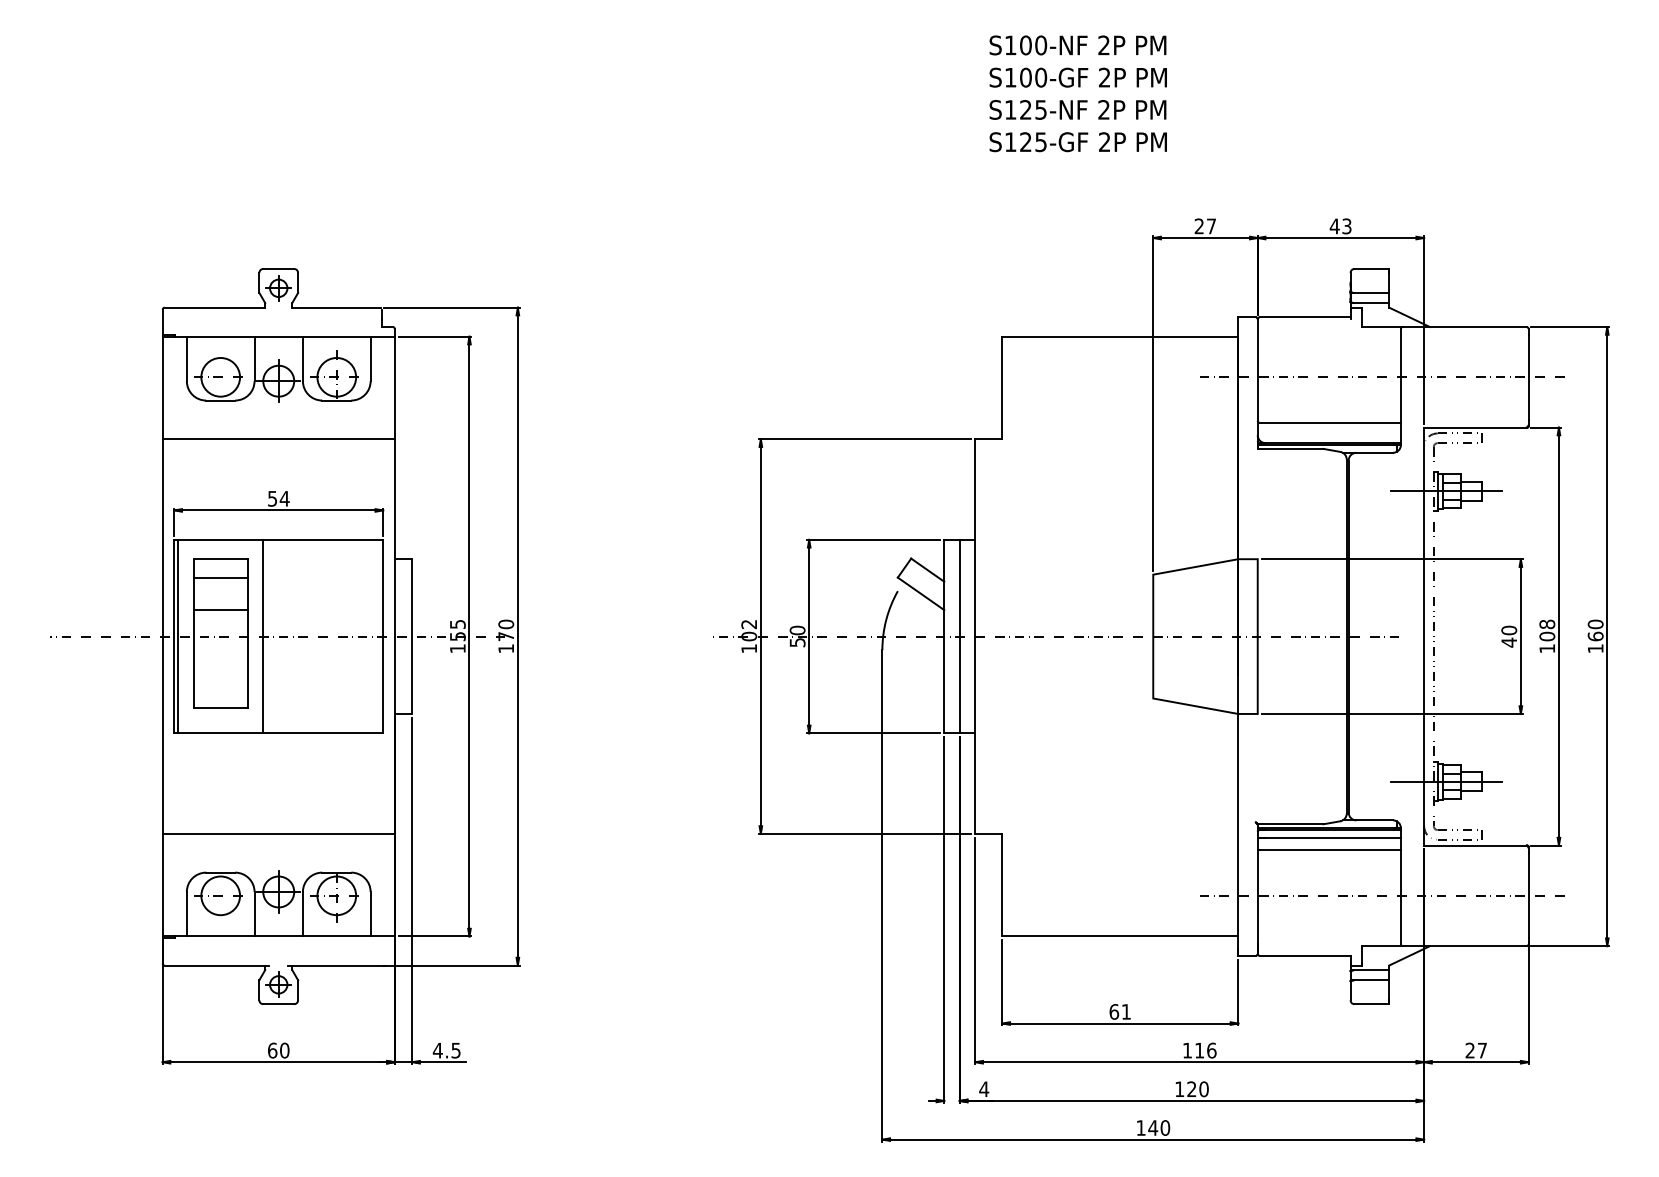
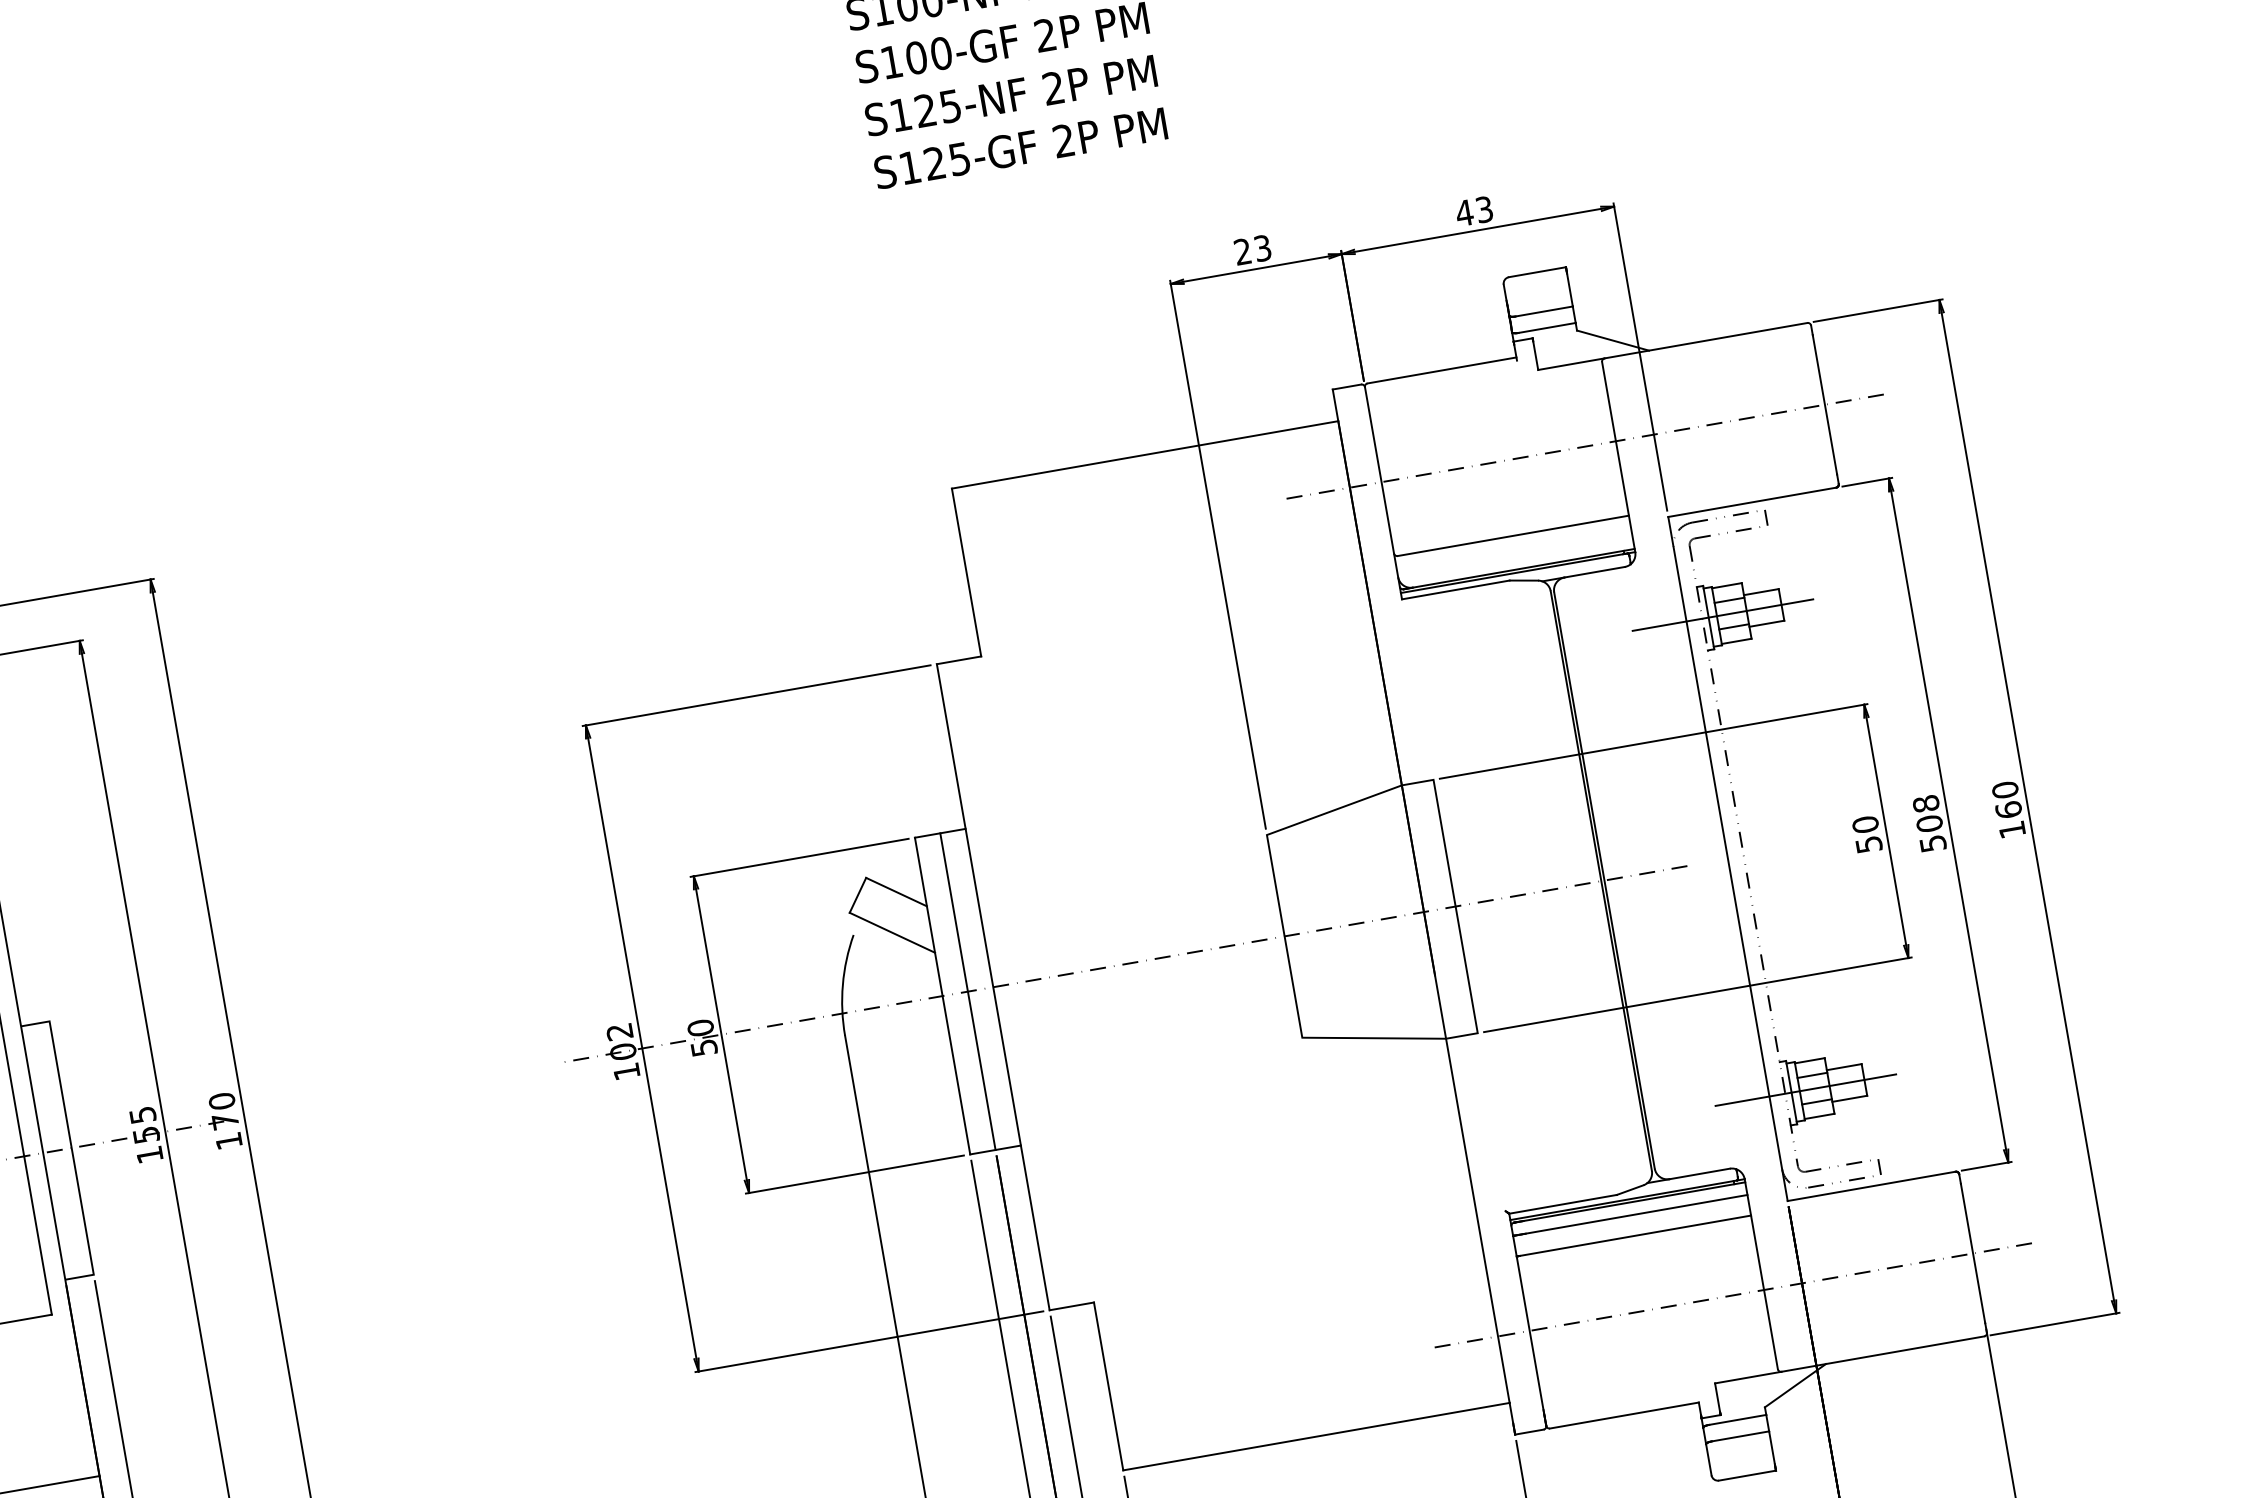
text: (1211, 226) -> (1262, 248), 27 -> 23
text: (1509, 642) -> (1869, 844), 40 -> 50
text: (1547, 648) -> (1933, 843), 108 -> 508

